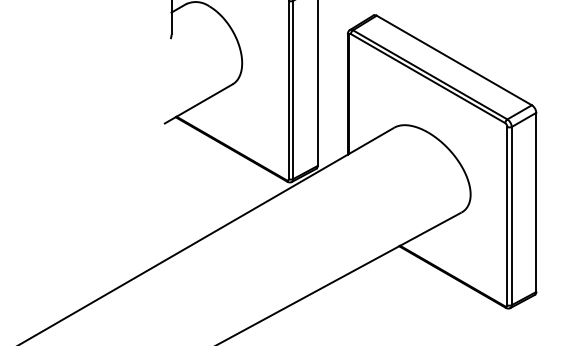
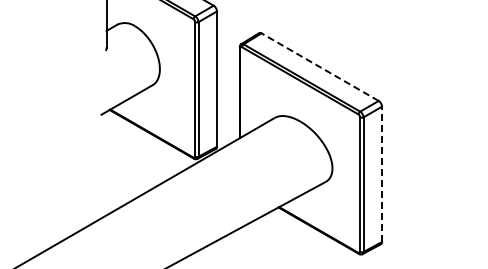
line: (454, 60) -> (320, 67), solid -> dashed
line: (536, 202) -> (382, 174), solid -> dashed

